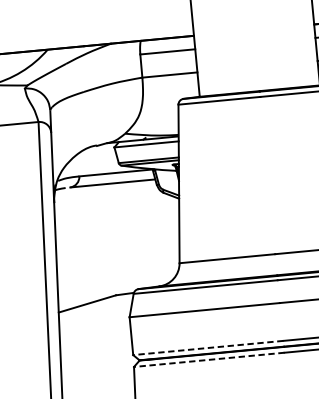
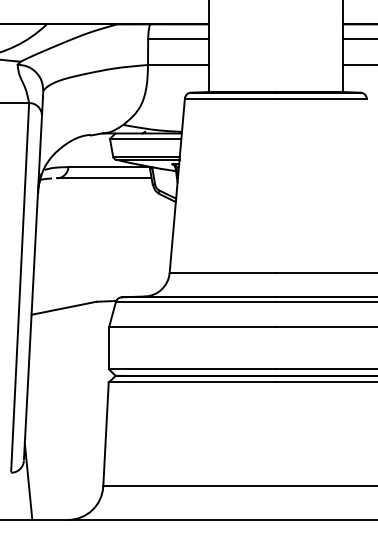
line: (207, 348) -> (191, 369), dashed -> solid
line: (209, 359) -> (192, 382), dashed -> solid

